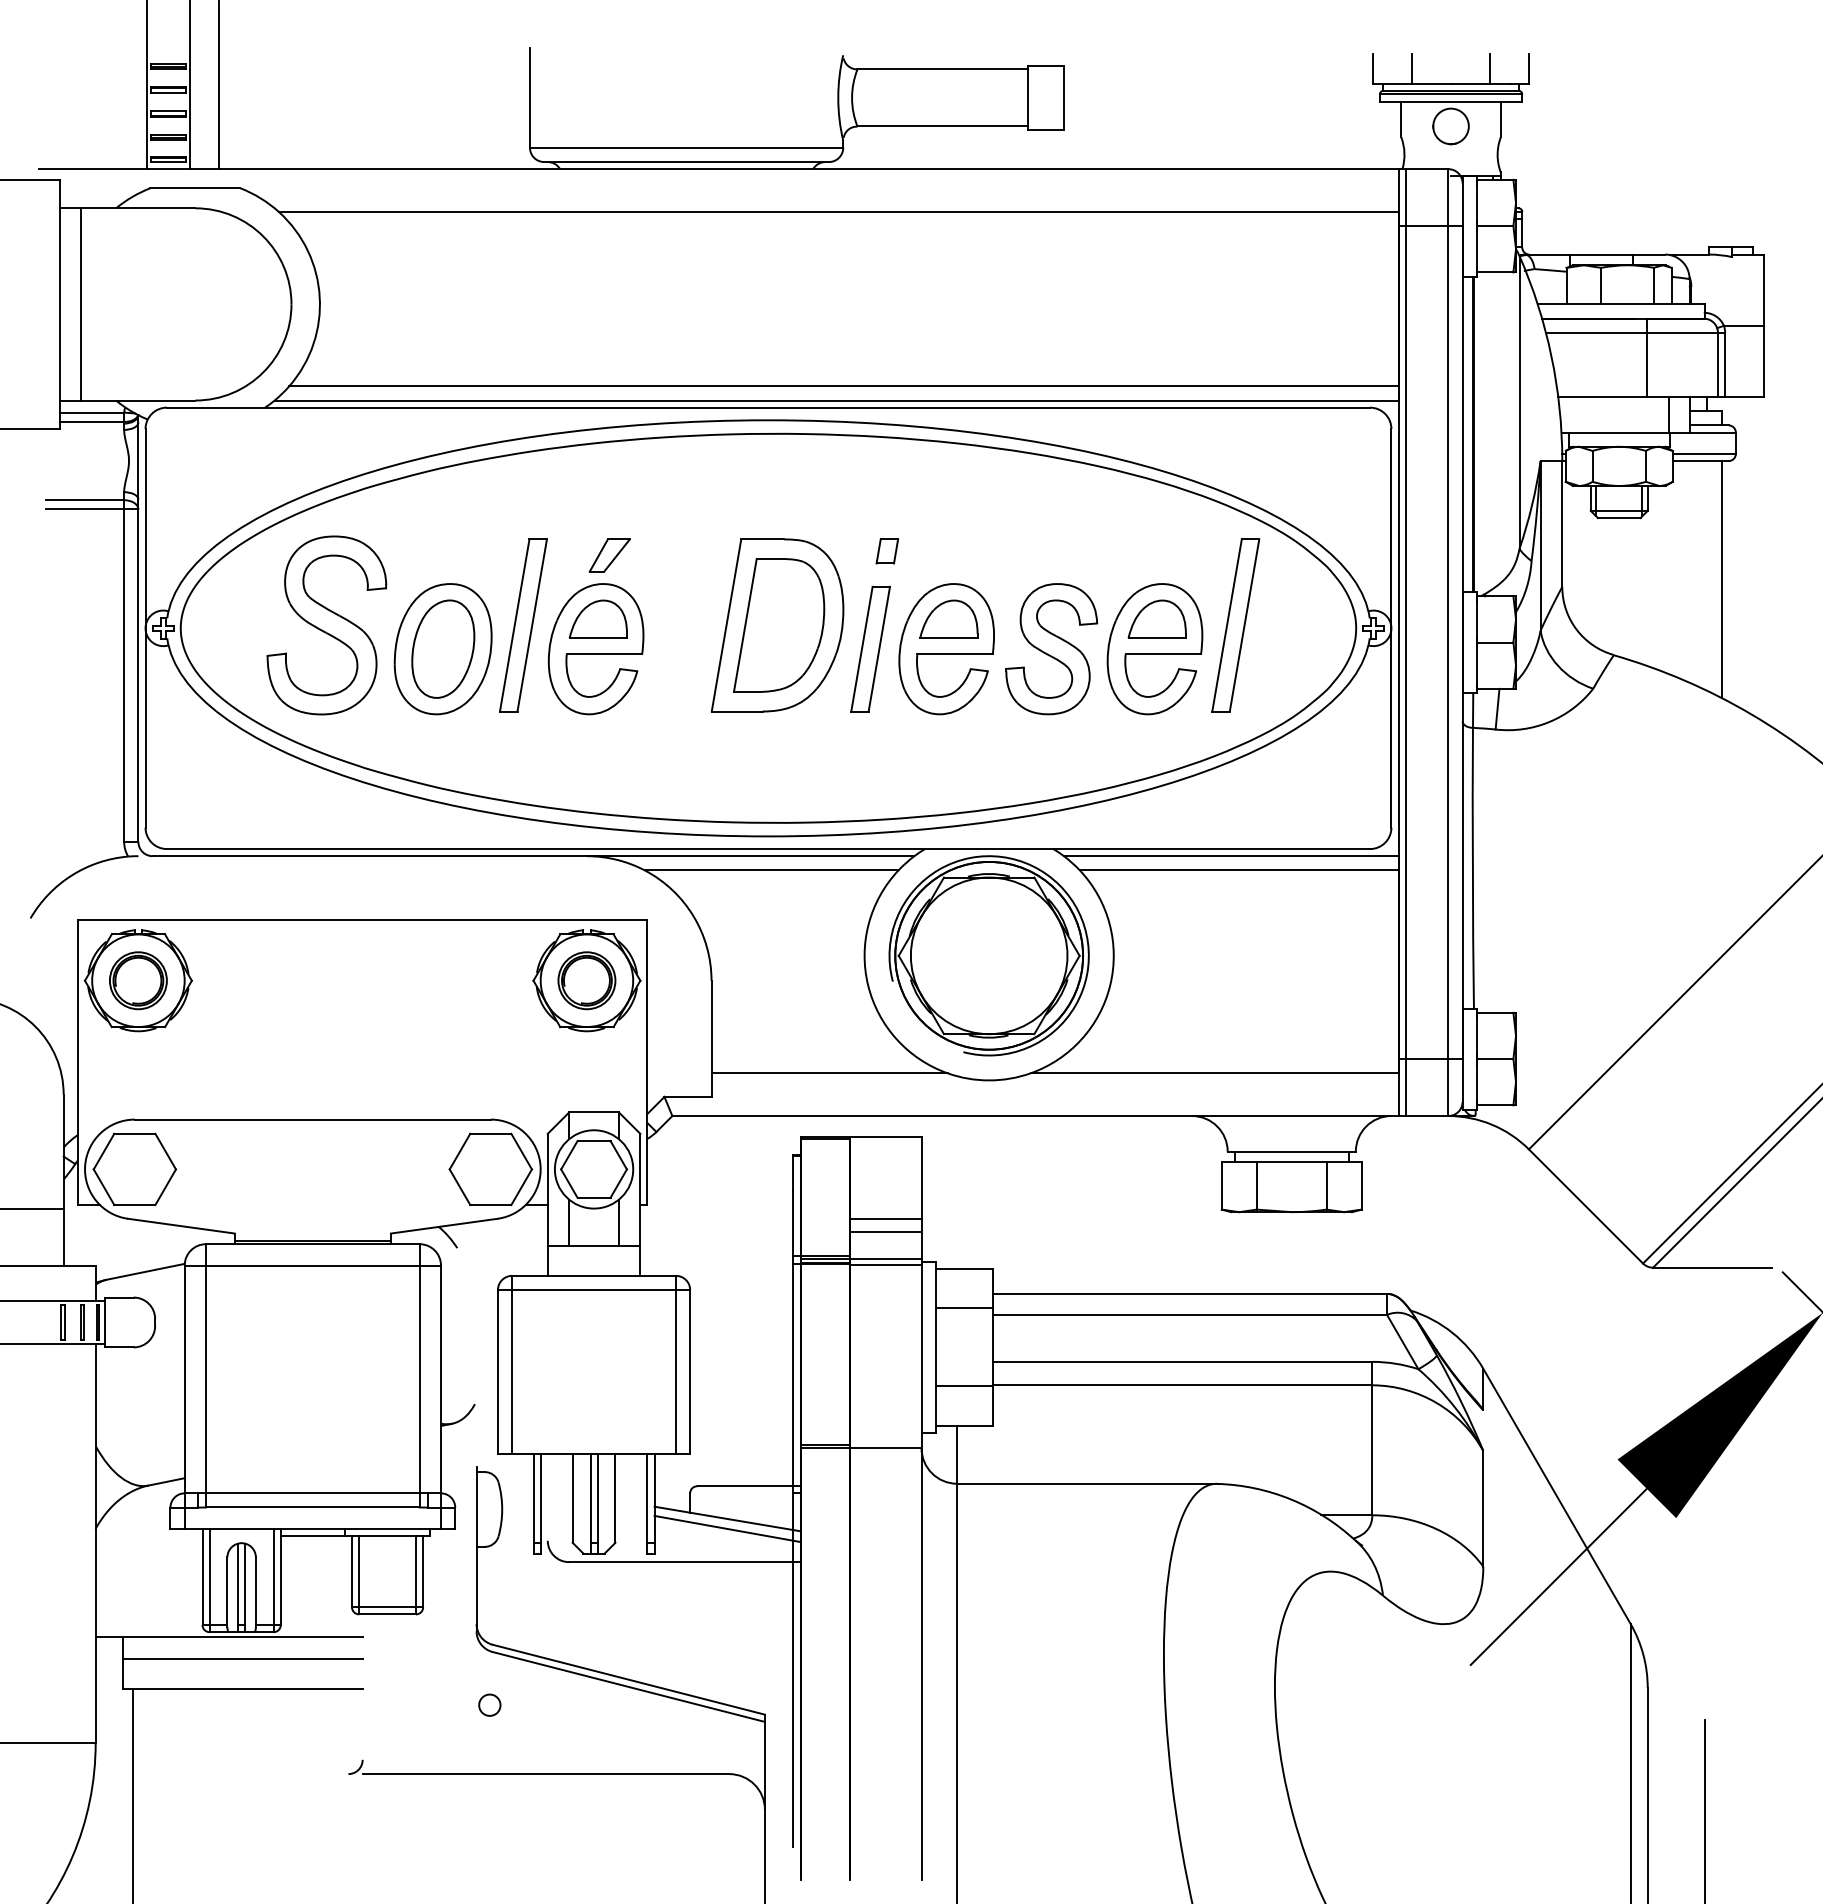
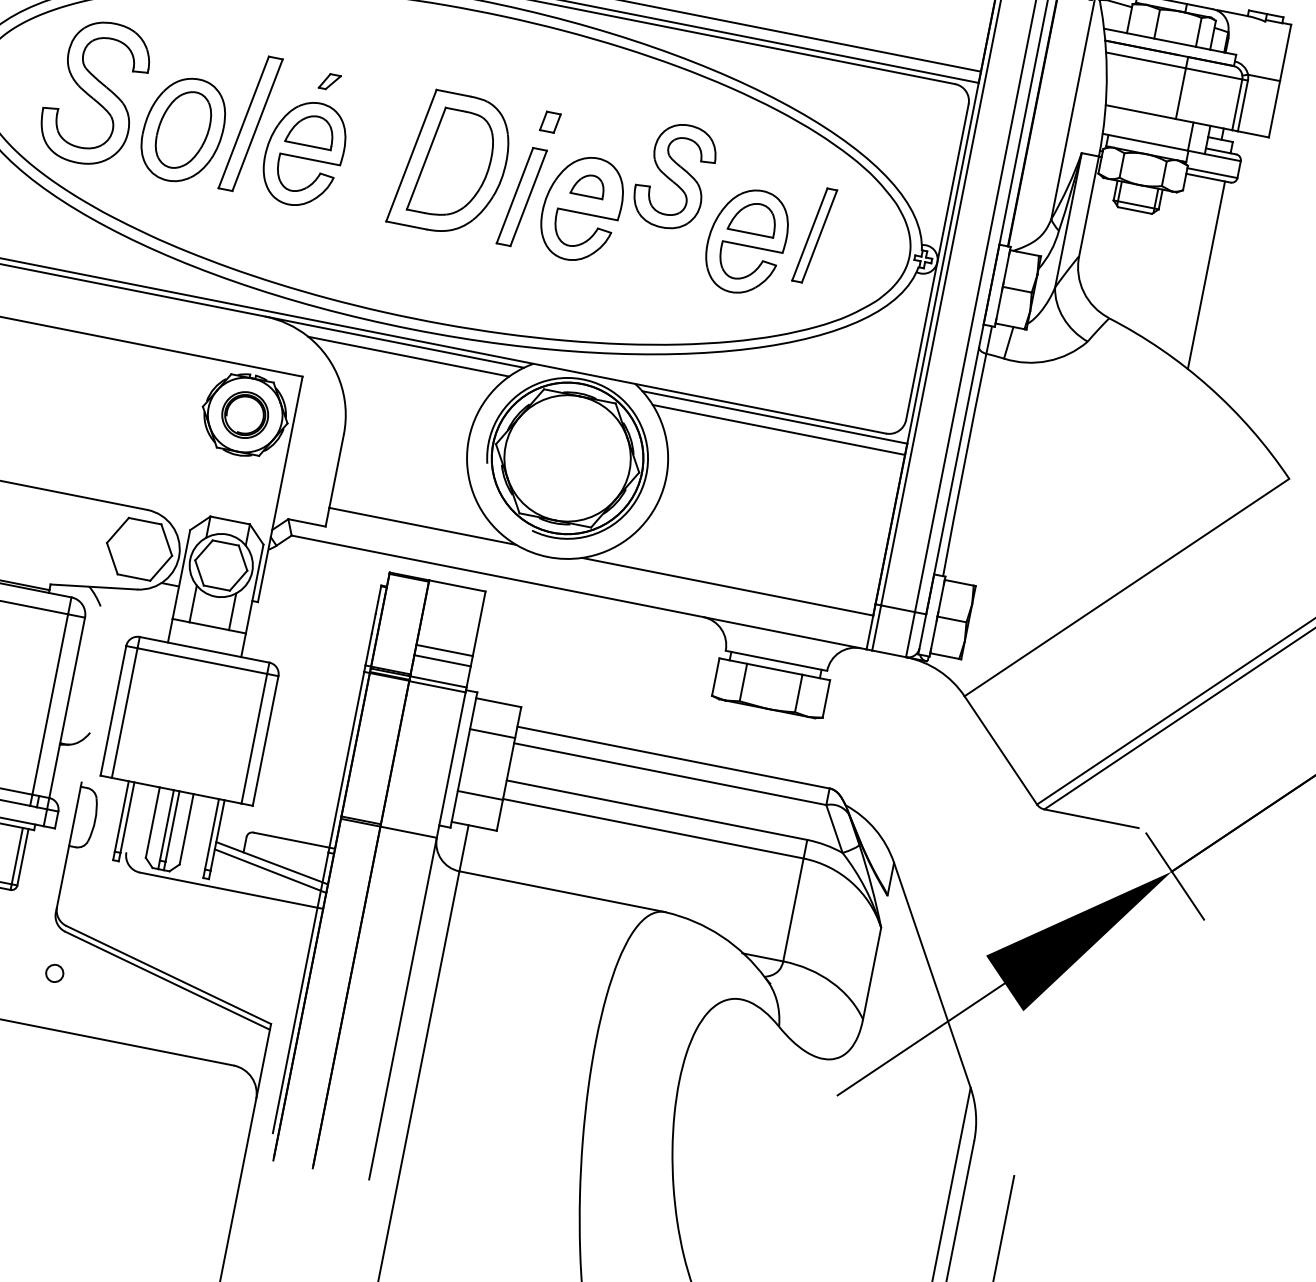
part: (609, 555) -> (329, 81), size x0.6
part: (948, 618) -> (588, 184), size x0.7
part: (1235, 625) -> (814, 235), size x0.7
part: (1051, 649) -> (674, 176), moved

